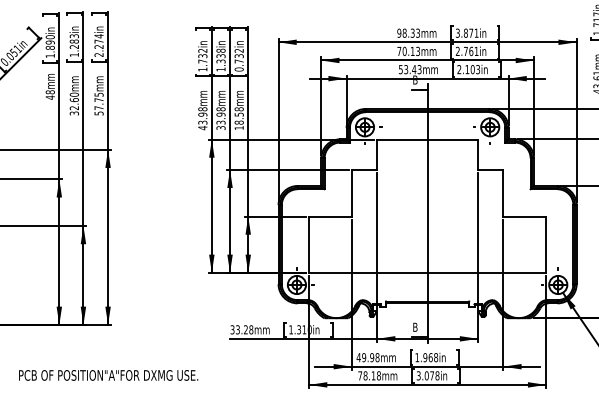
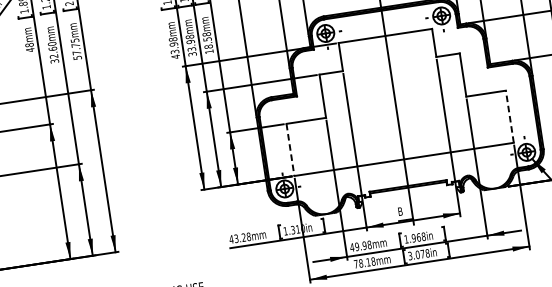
line: (546, 244) -> (510, 116), solid -> dashed
line: (309, 245) -> (290, 150), solid -> dashed
text: (232, 329) -> (231, 239), 33.28mm -> 43.28mm

